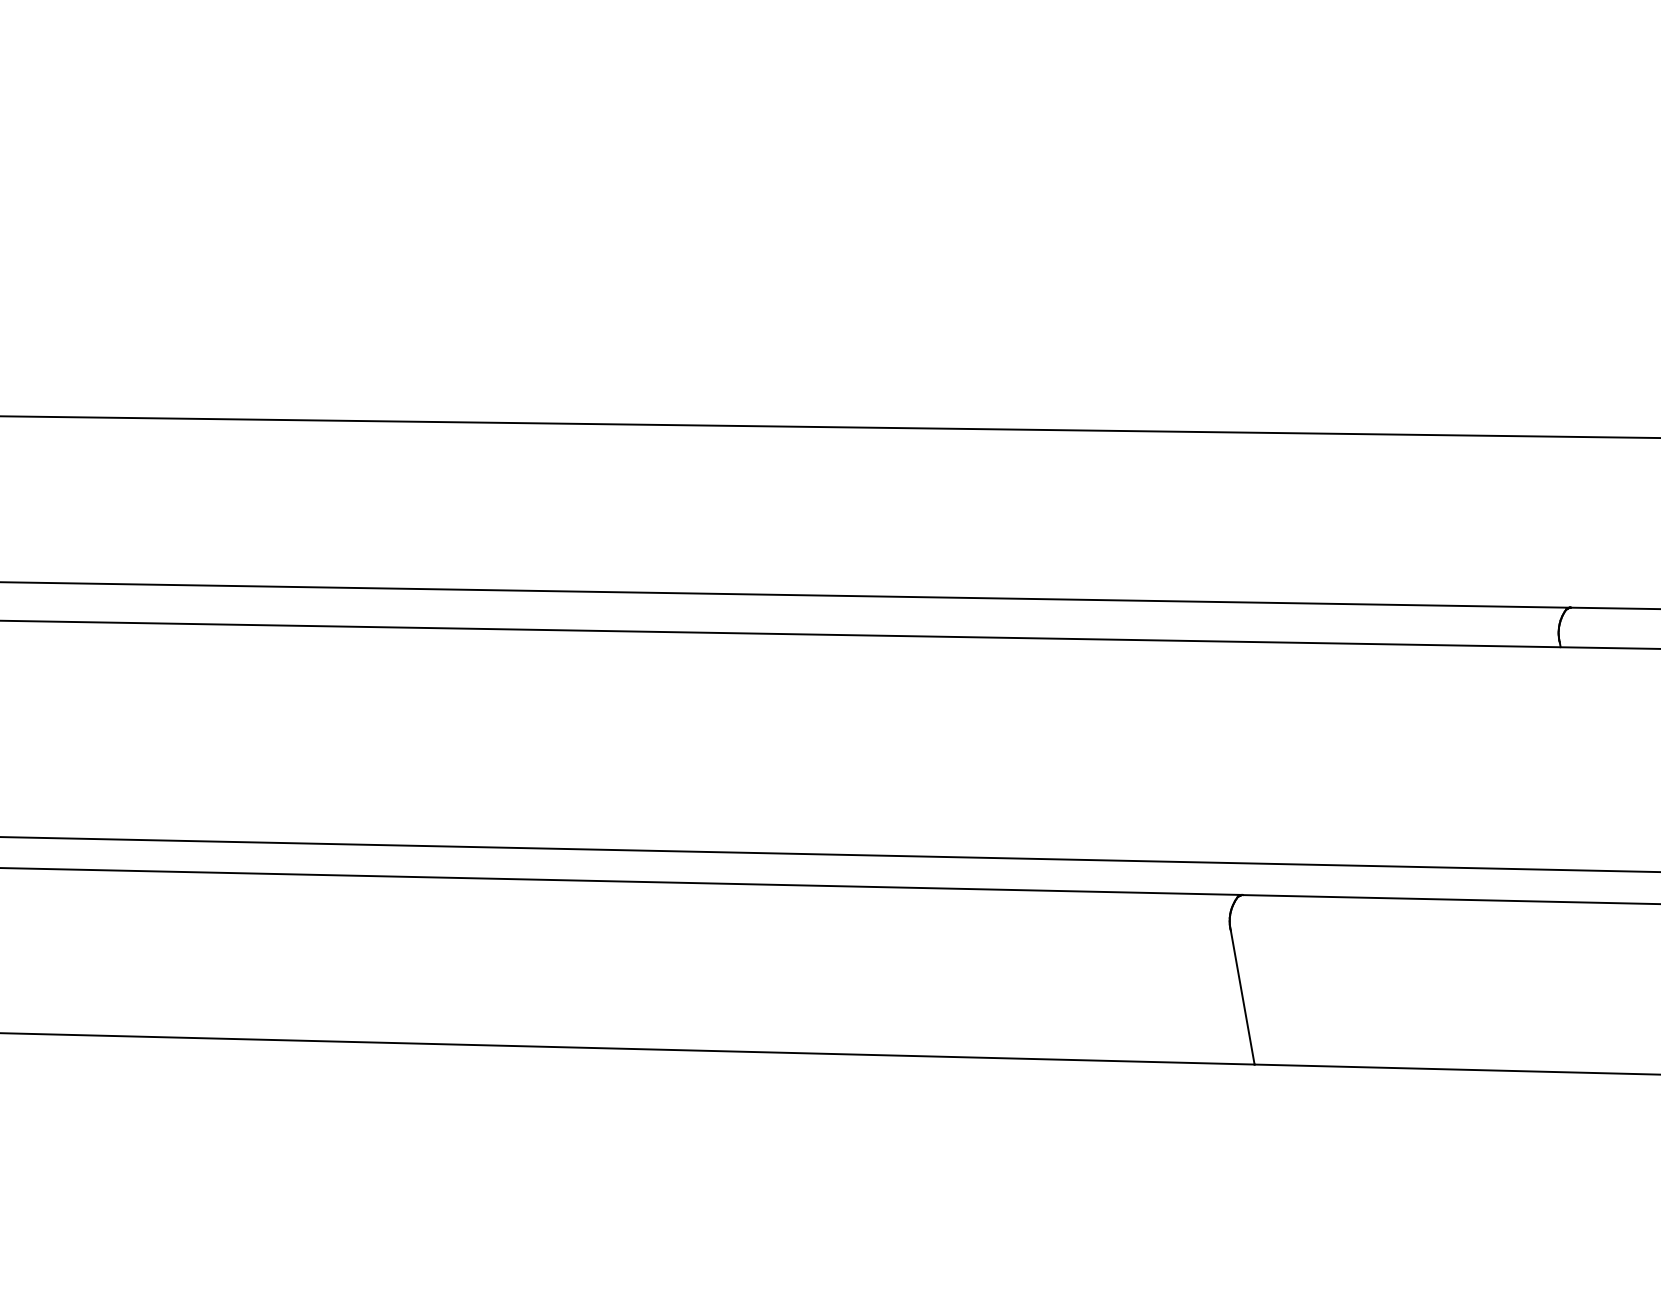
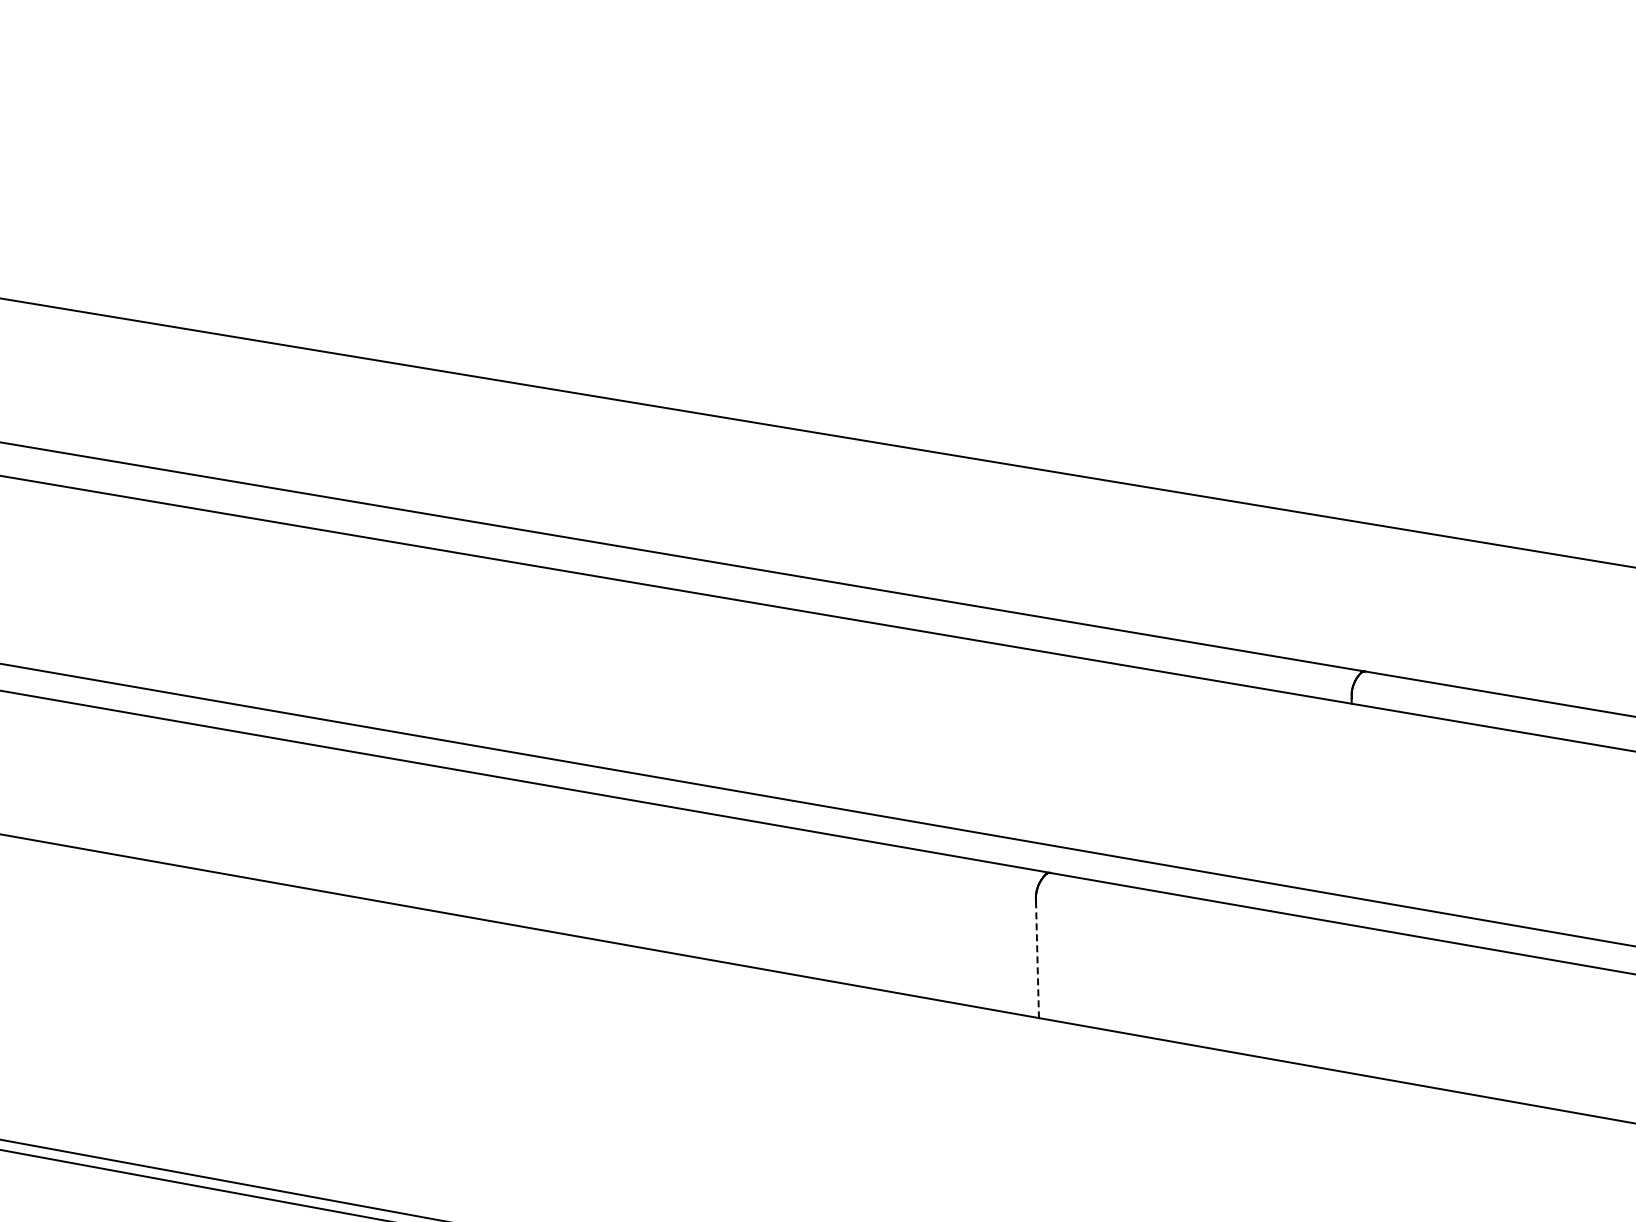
line: (1242, 998) -> (1037, 960), solid -> dashed

